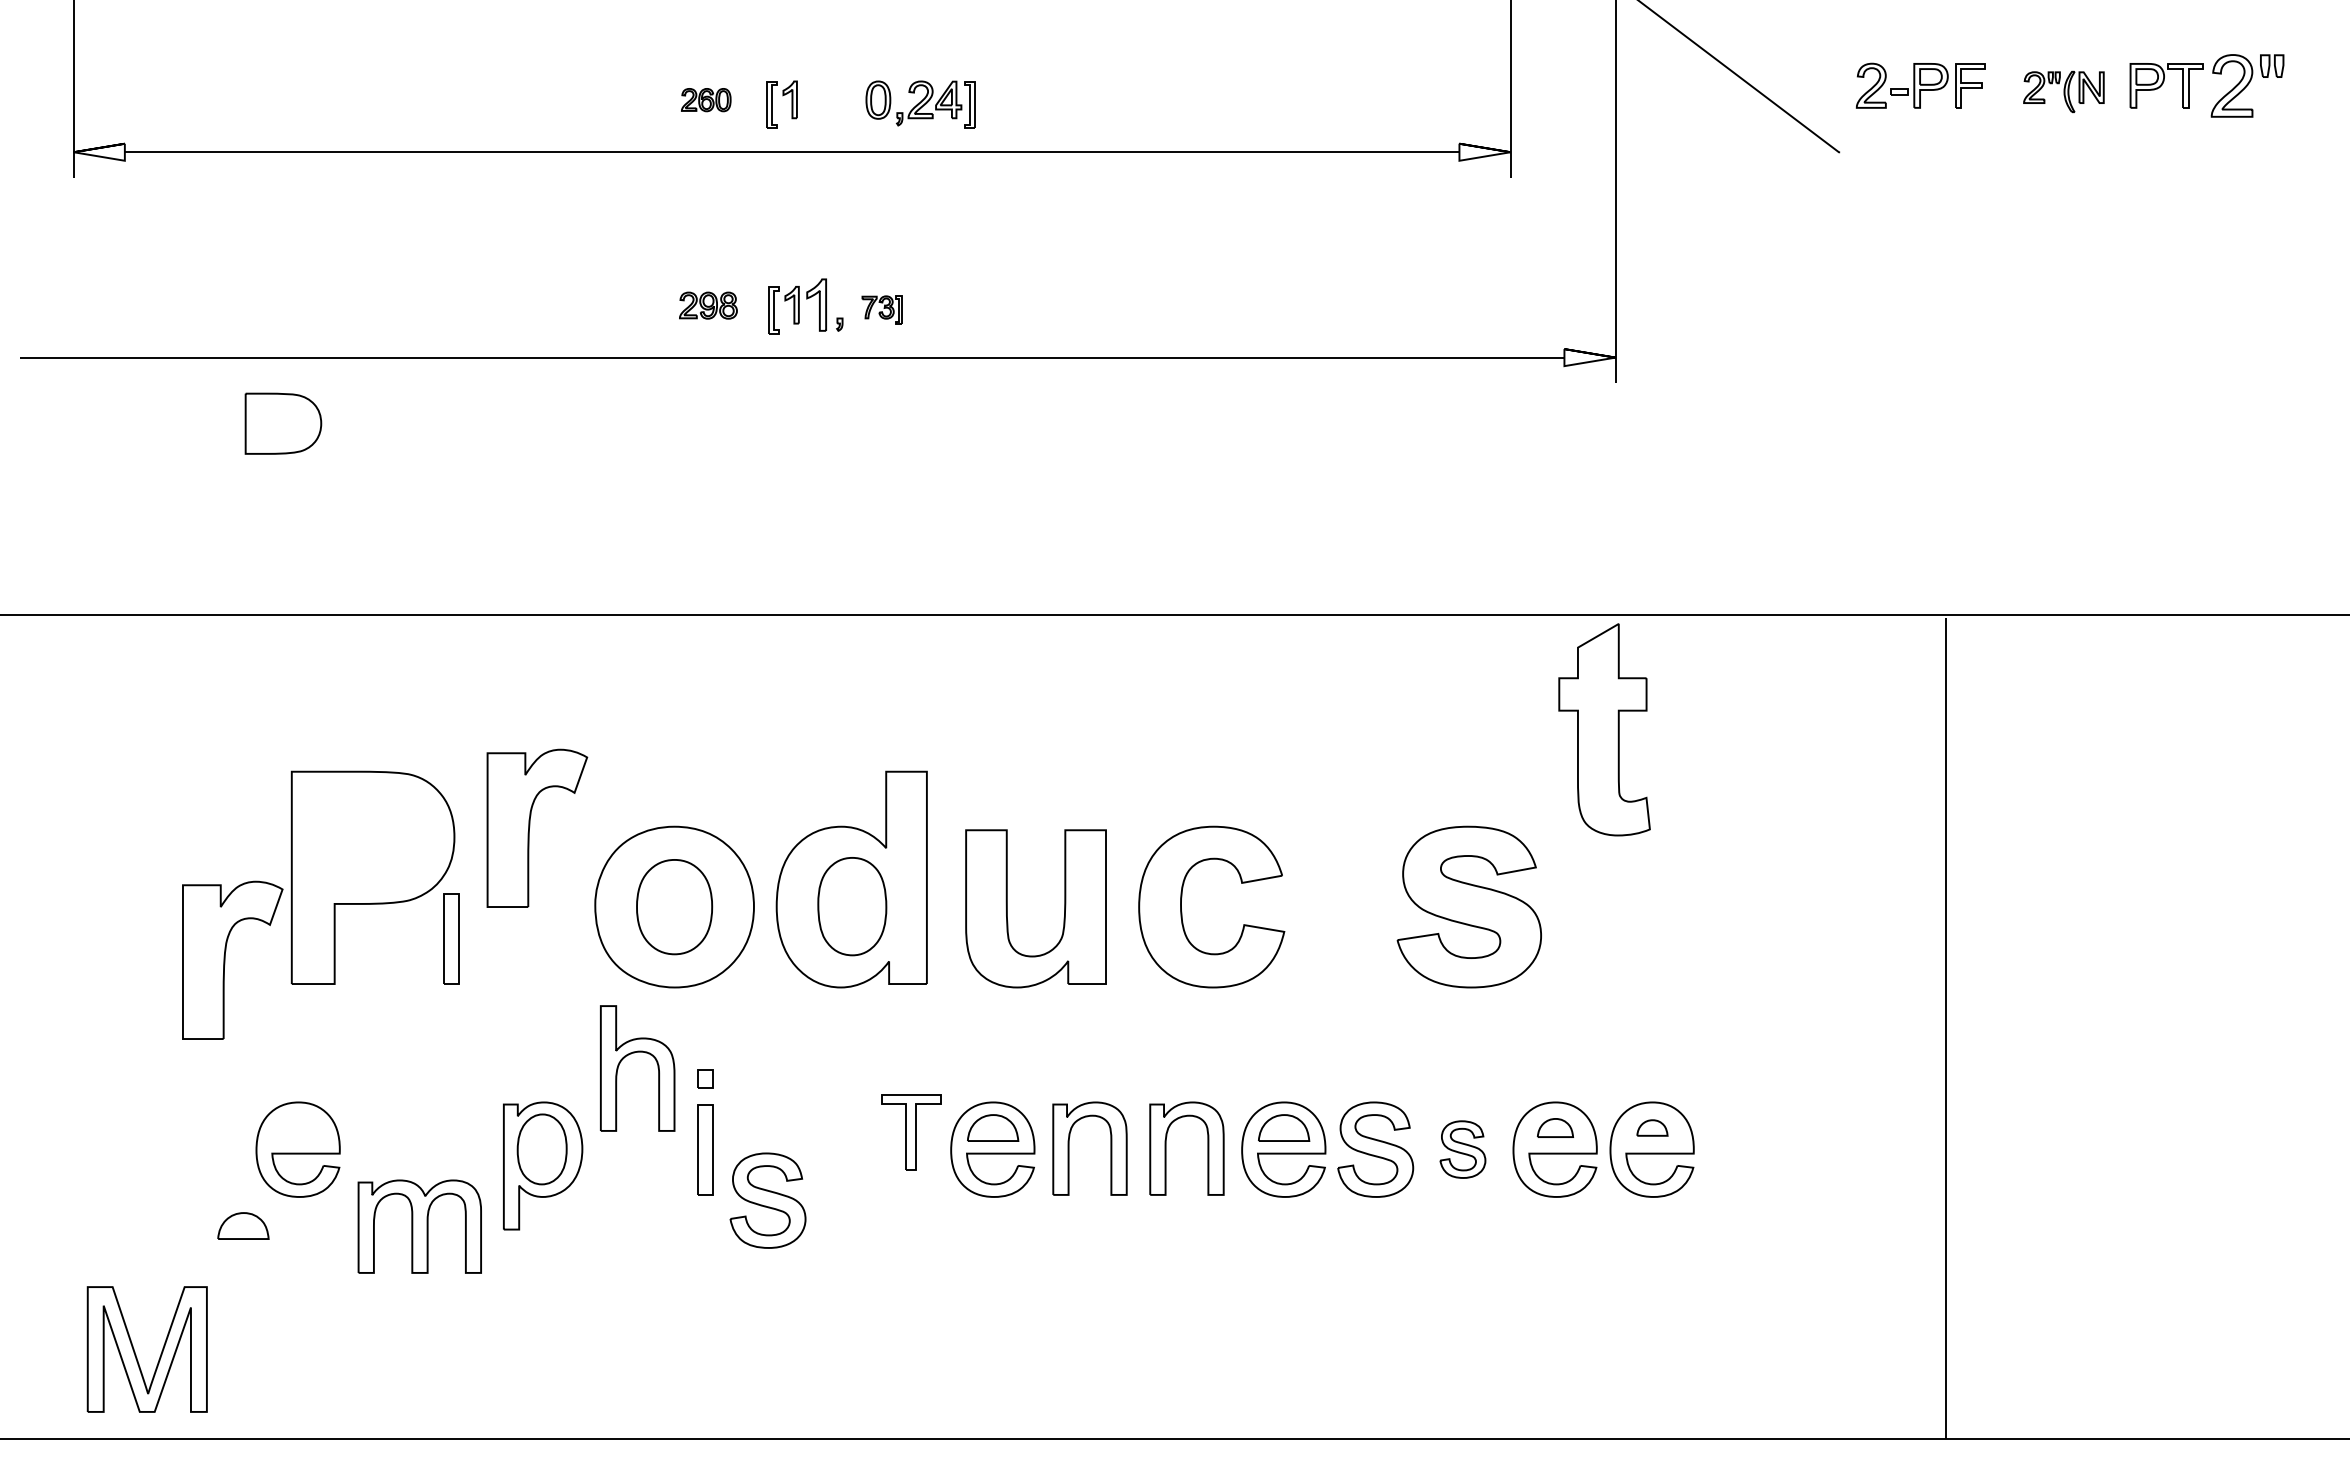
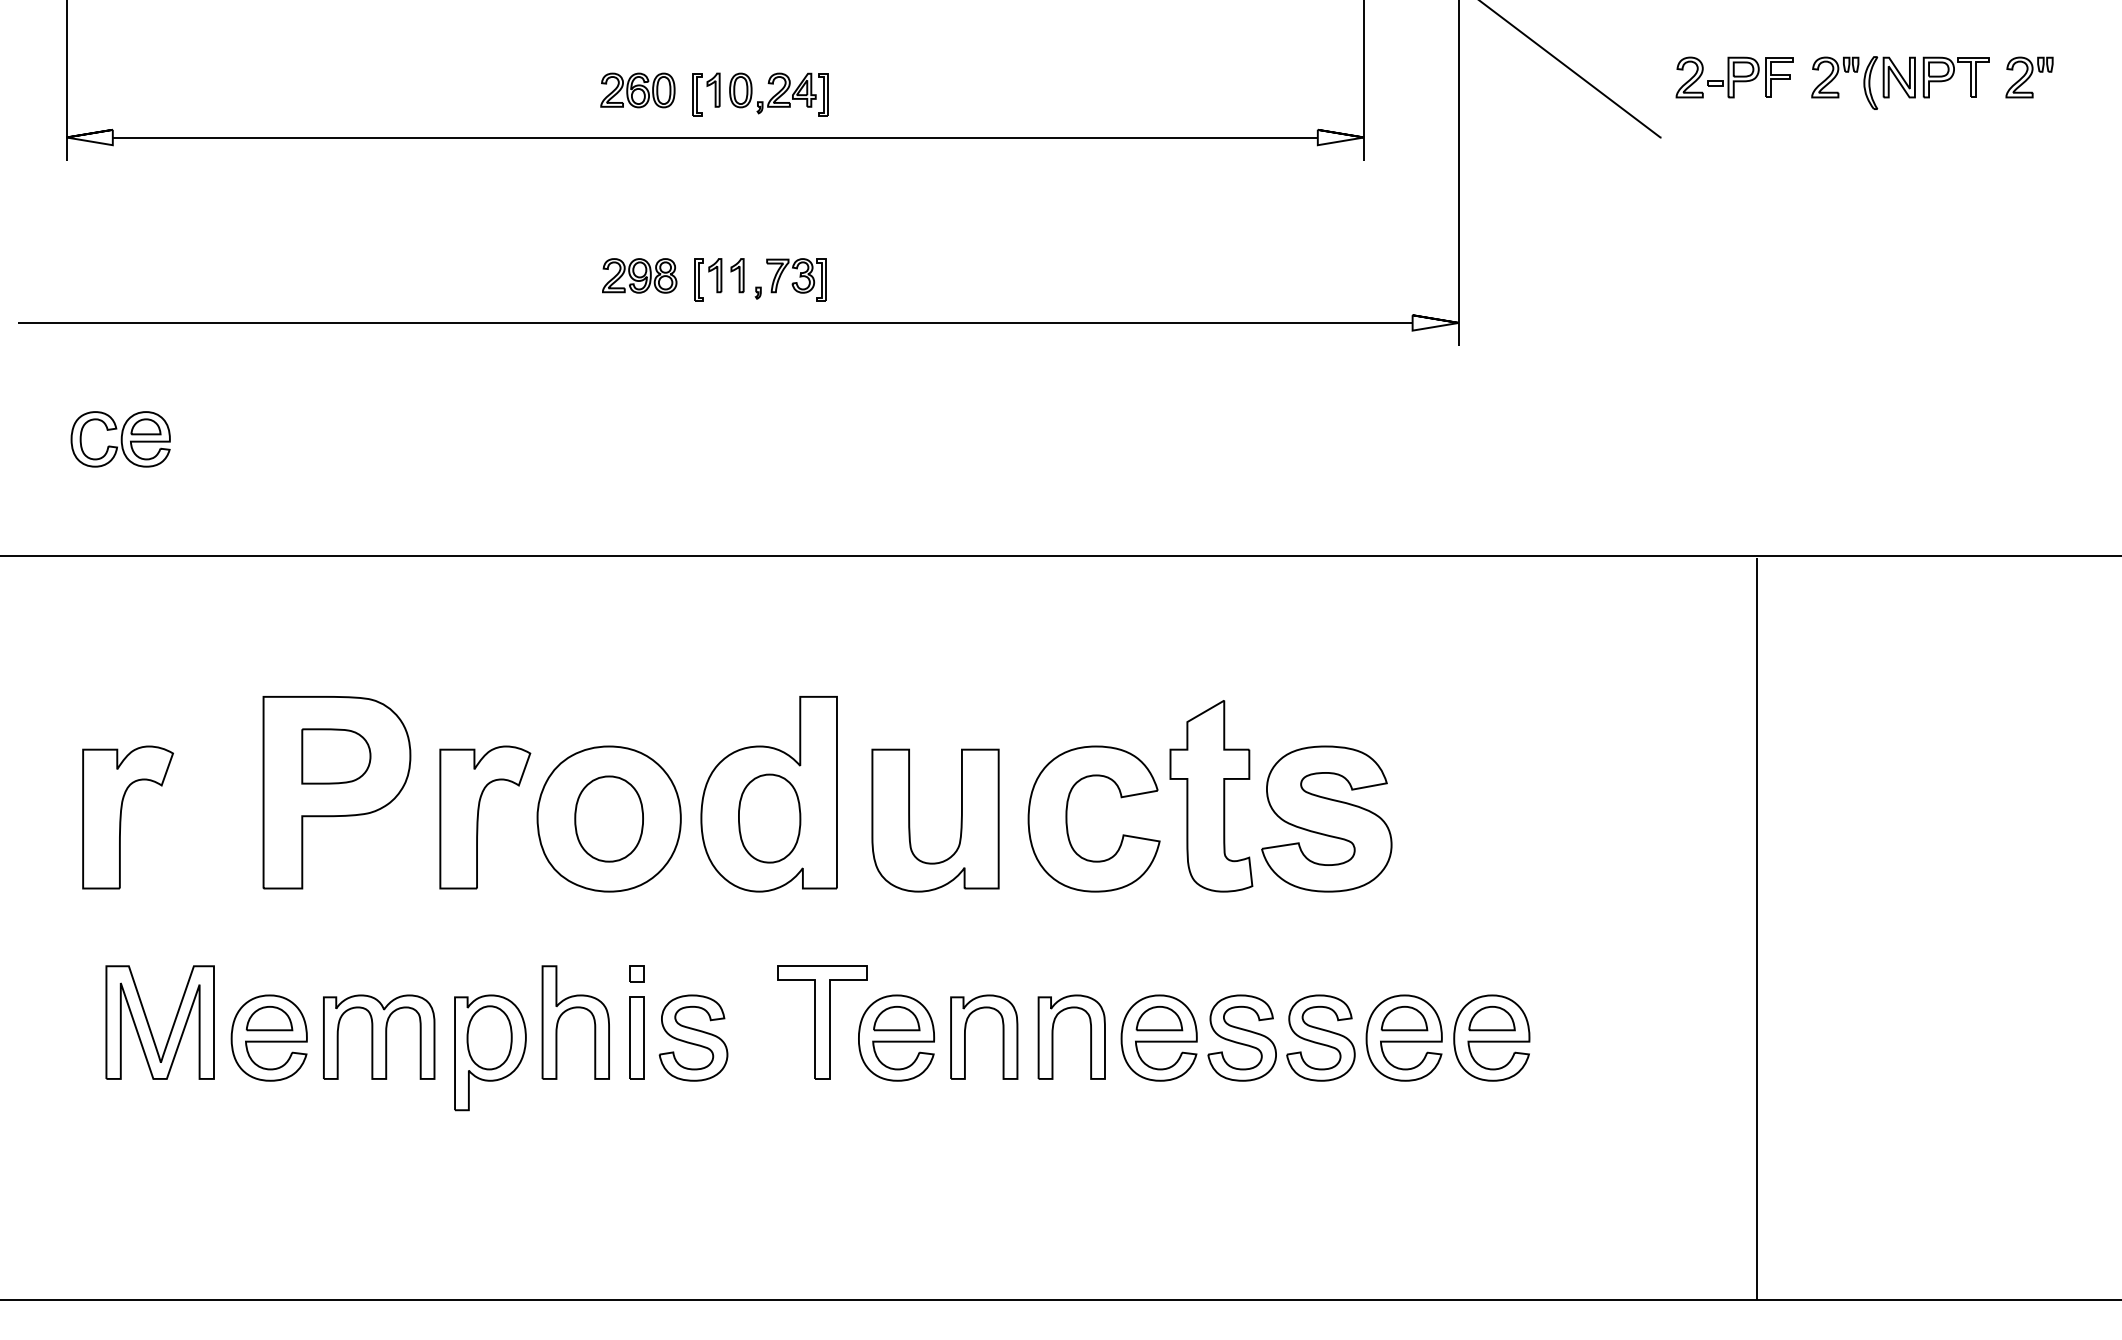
part: (2247, 85) -> (2029, 77), size x0.71
part: (2063, 91) -> (1863, 82), size x1.43
part: (705, 99) -> (637, 89), size x1.67
part: (920, 104) -> (778, 94), moved
part: (708, 305) -> (639, 275), size x1.43
part: (816, 305) -> (737, 275), size x0.71
part: (881, 310) -> (795, 280), size x1.67
part: (283, 423) -> (336, 756), moved
part: (133, 486) -> (120, 439), added
part: (1604, 729) -> (1211, 795), moved
part: (530, 826) -> (479, 815), moved
part: (451, 938) -> (407, 847), removed
part: (225, 959) -> (121, 816), moved
part: (631, 1054) -> (570, 1009), moved
part: (1555, 1127) -> (1404, 1018), size x1.43
part: (1652, 1127) -> (1492, 1018), size x1.67
part: (911, 1132) -> (823, 1022), size x1.67
part: (1462, 1149) -> (1320, 1037), size x1.67
part: (767, 1200) -> (693, 1037), moved
part: (243, 1225) -> (269, 1018), moved
part: (419, 1226) -> (378, 1037), moved
part: (135, 1351) -> (149, 1024), moved

